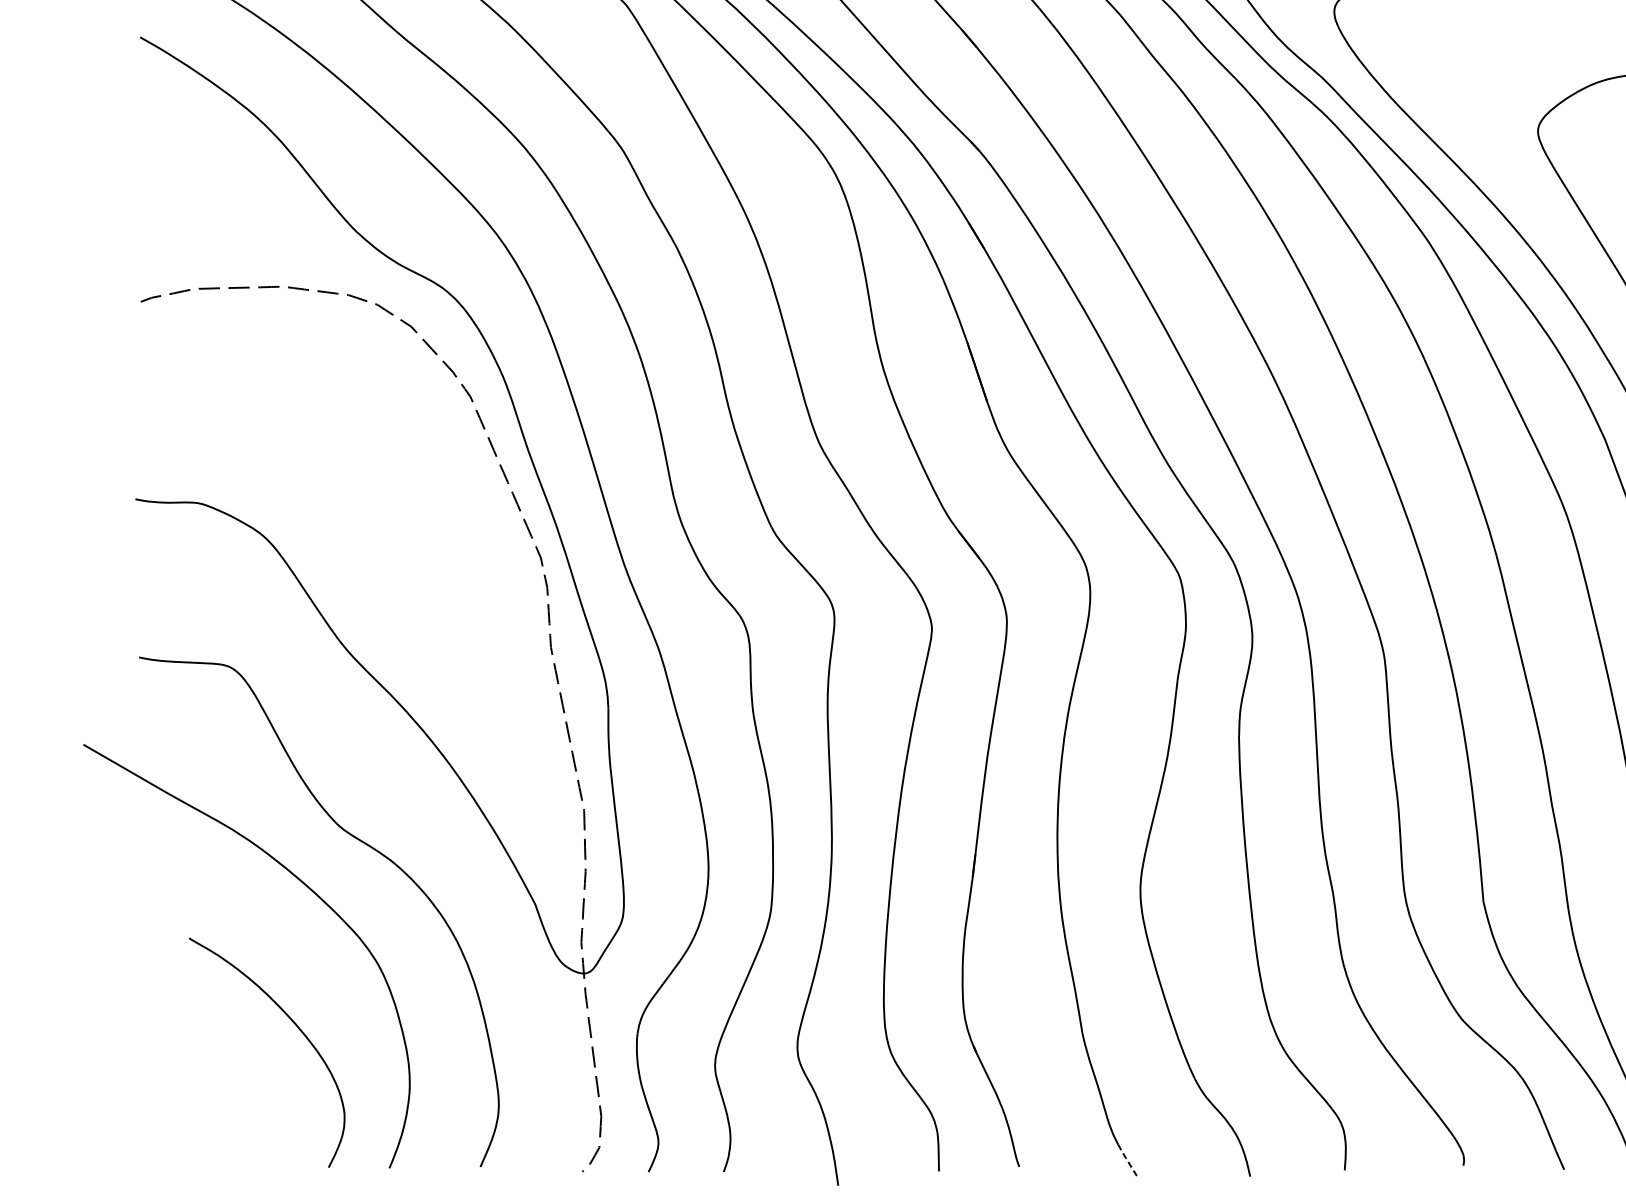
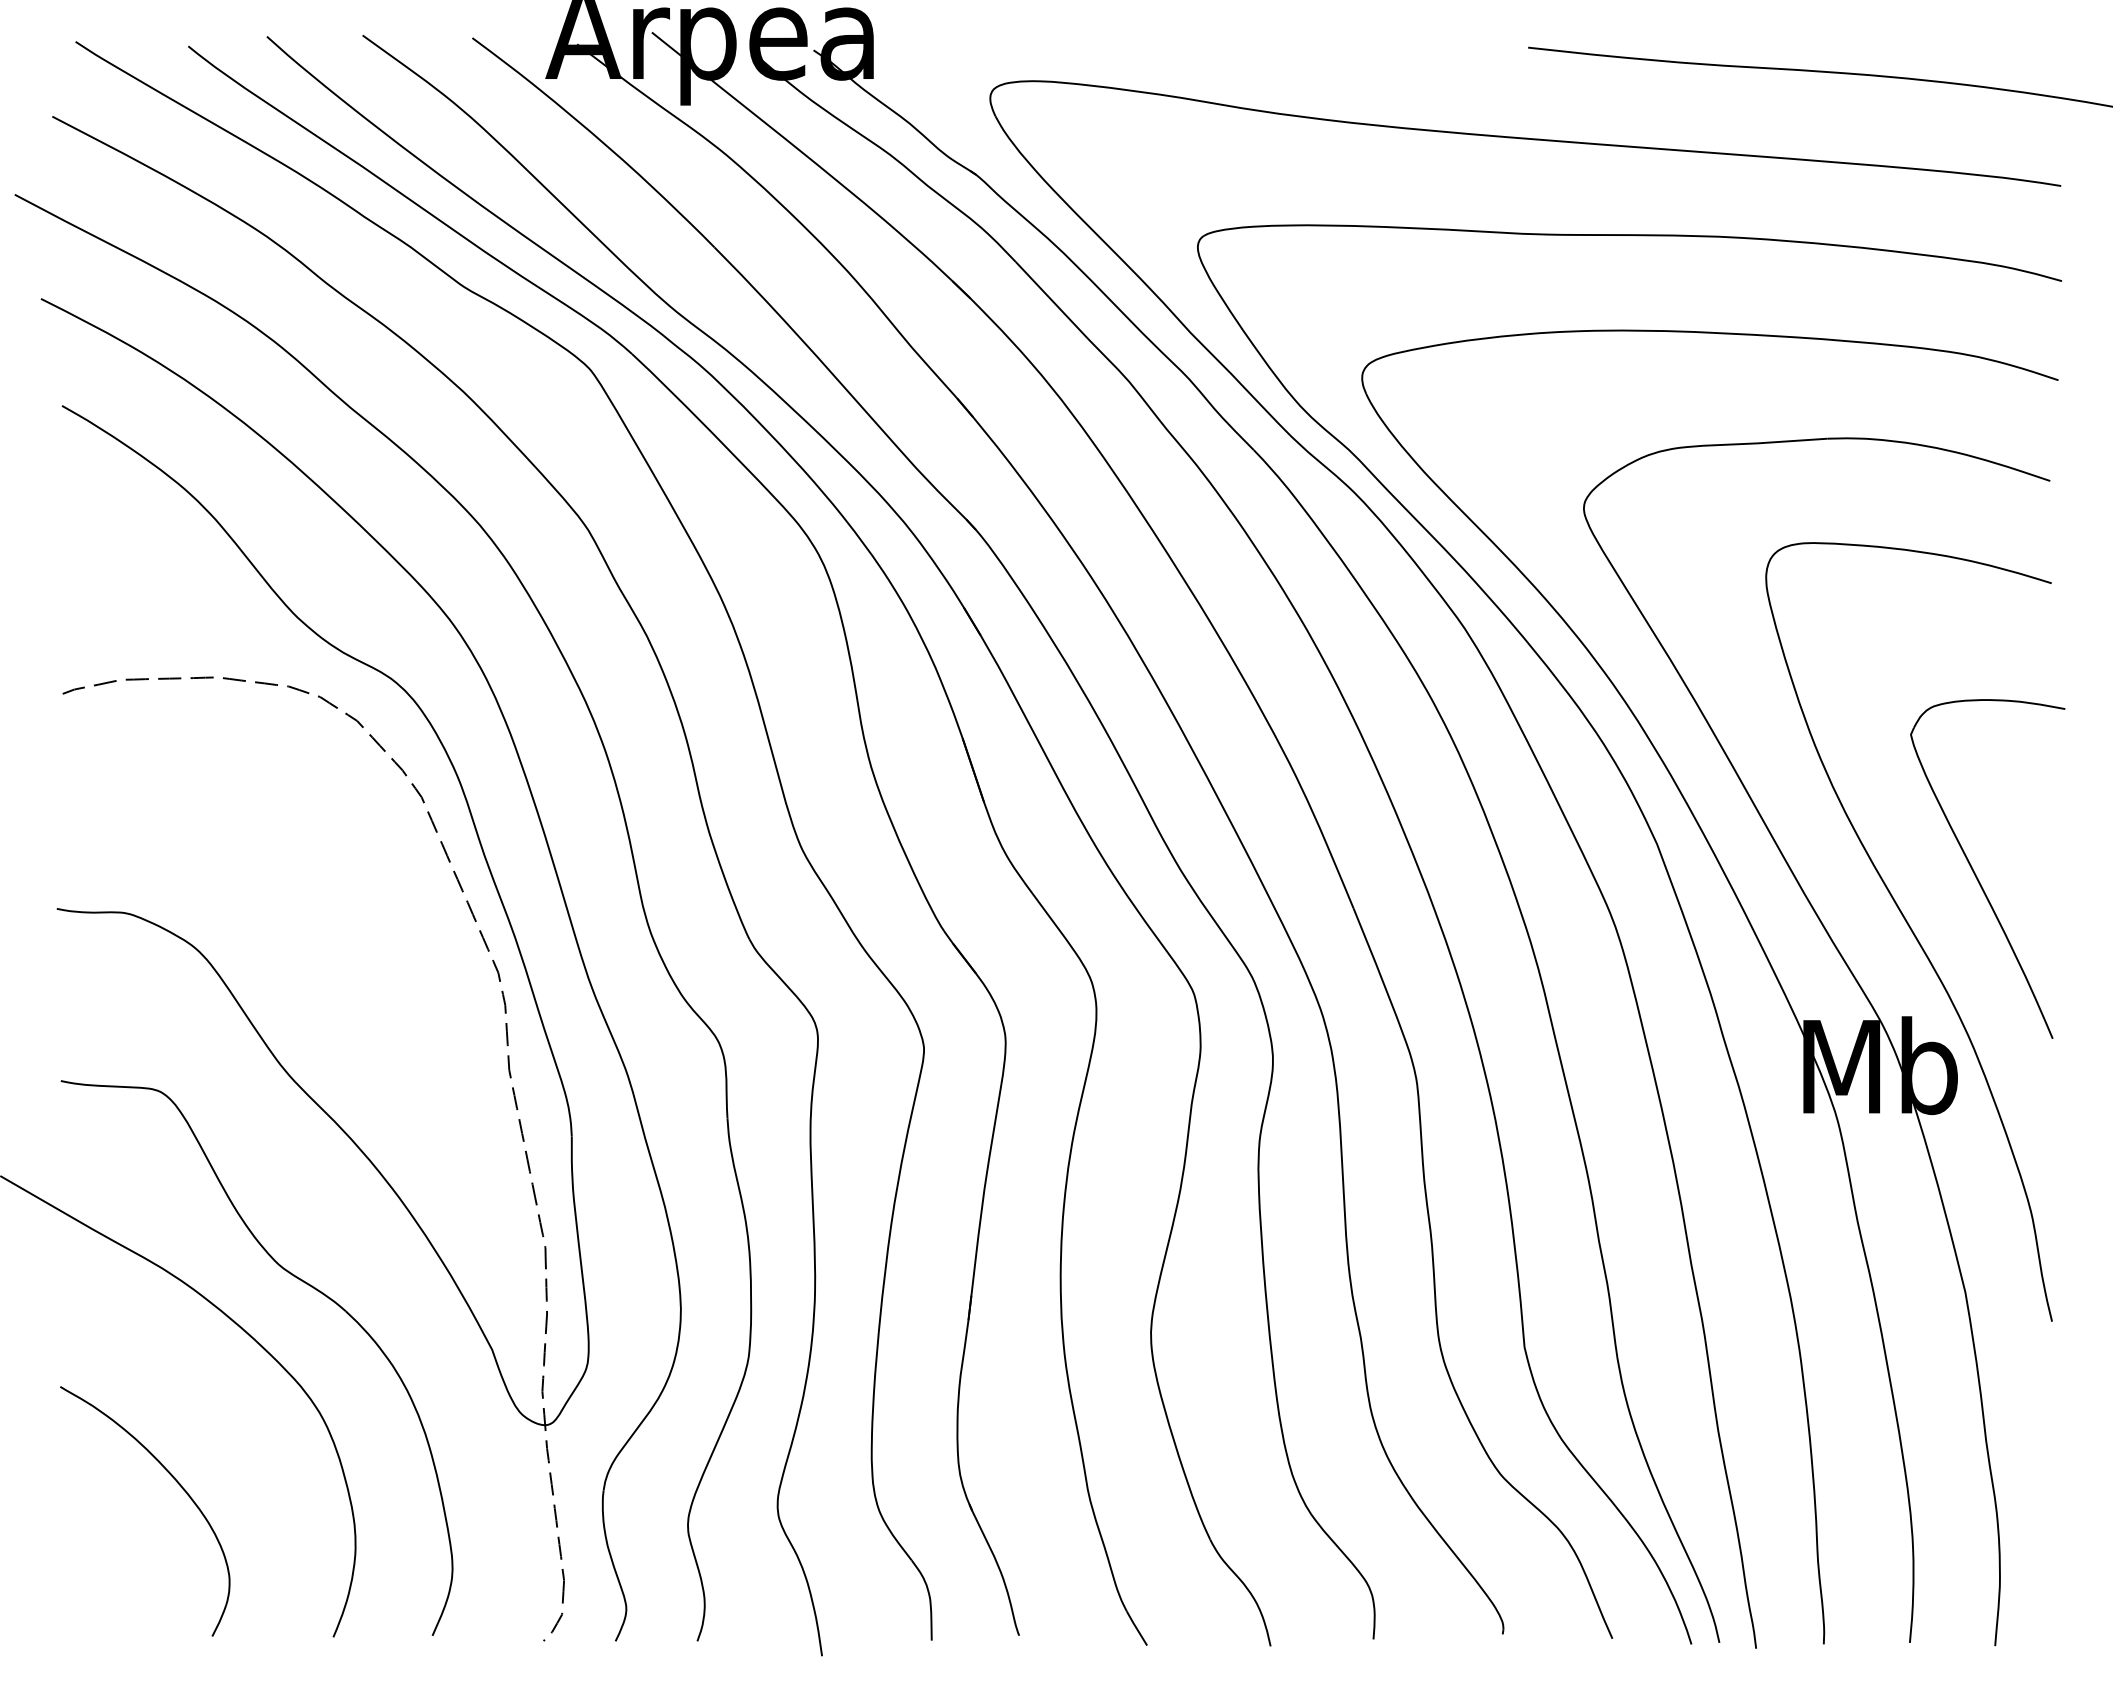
part: (295, 1026) -> (176, 1482), moved
line: (1127, 1160) -> (1136, 1628), dashed -> solid

